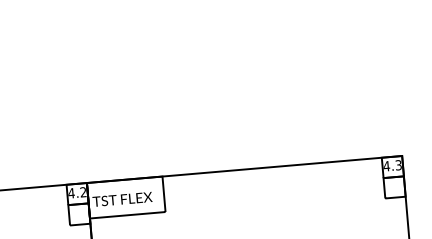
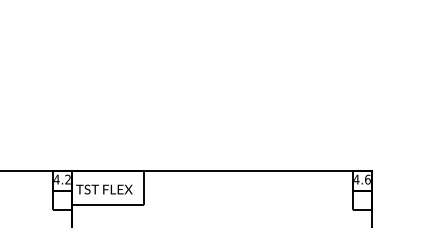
text: (398, 165) -> (367, 179), 4.3 -> 4.6

